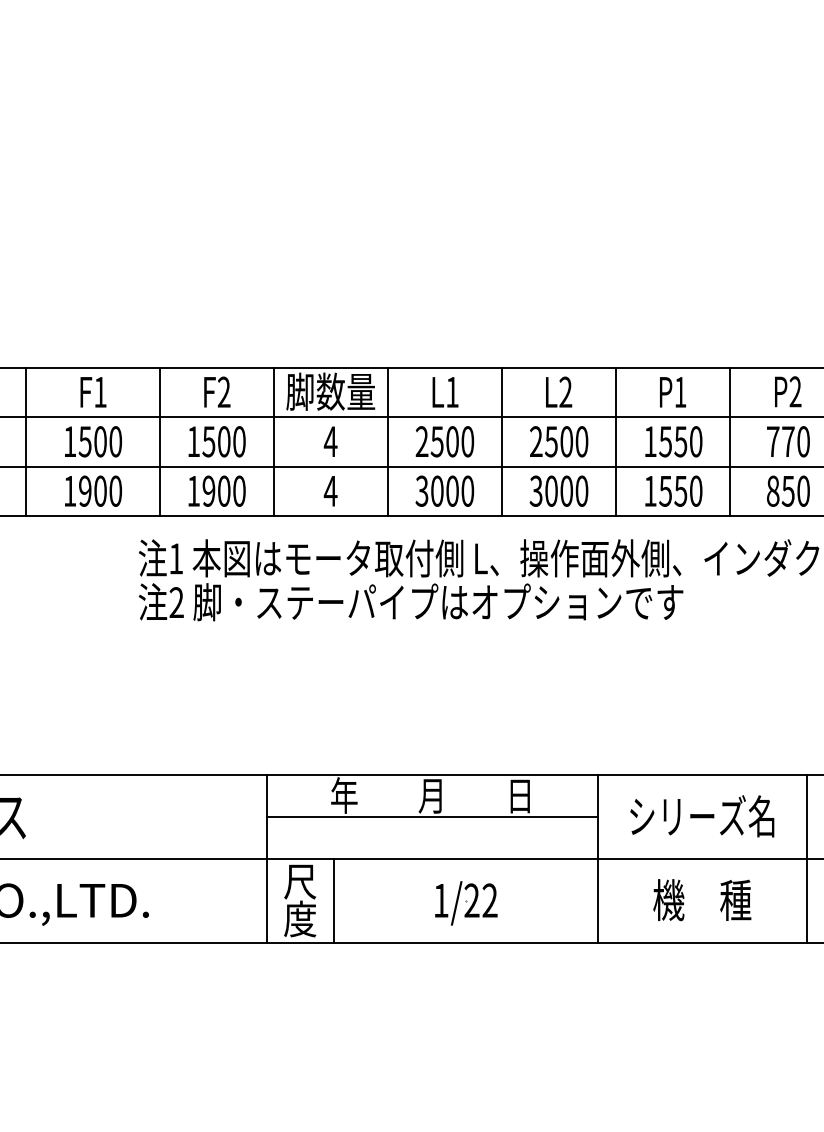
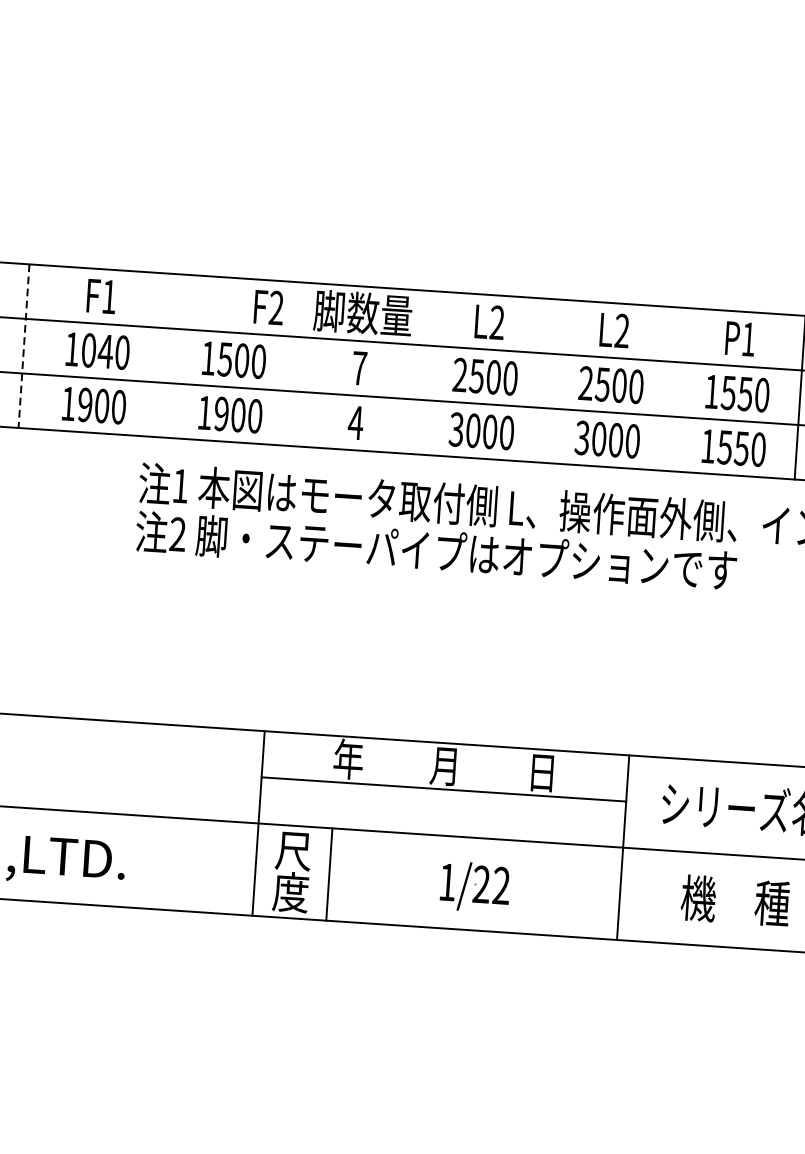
text: (217, 391) -> (269, 306), moved
text: (452, 391) -> (497, 321), L1 -> L2
text: (92, 441) -> (96, 350), 1500 -> 1040
line: (159, 441) -> (170, 355), removed
line: (273, 441) -> (296, 363), removed
text: (330, 441) -> (359, 368), 4 -> 7
line: (387, 441) -> (422, 372), removed
line: (502, 441) -> (548, 380), removed
line: (616, 441) -> (674, 389), removed
line: (26, 442) -> (24, 346), solid -> dashed

